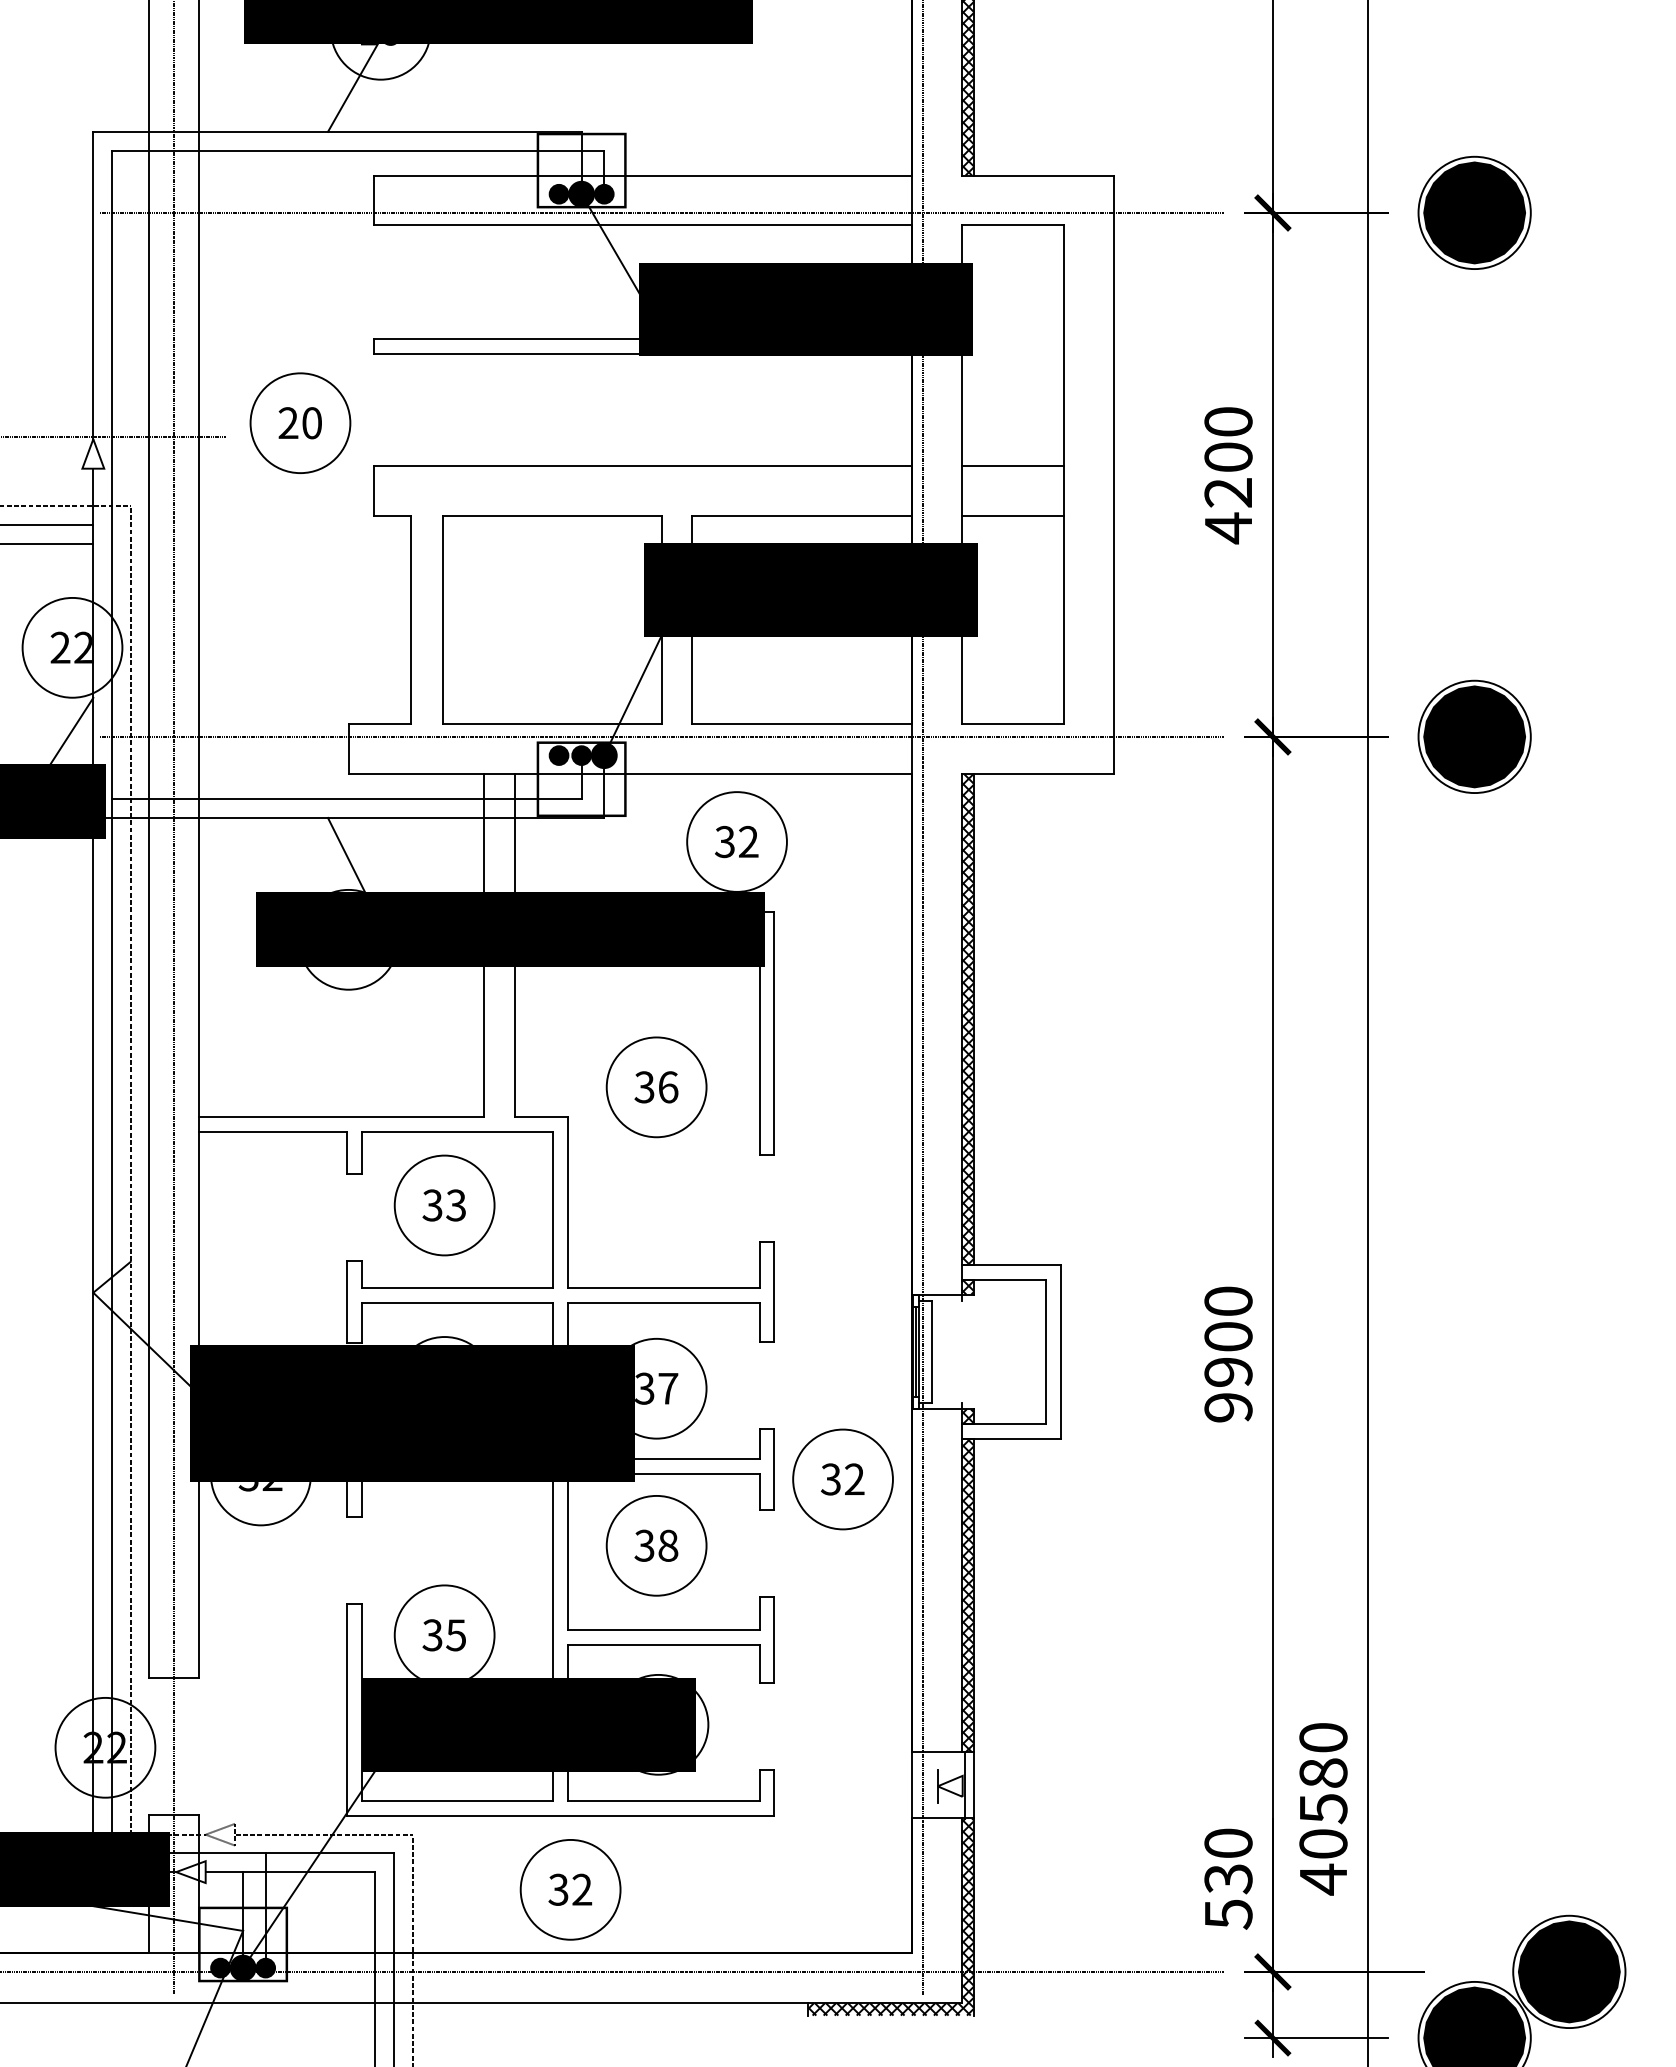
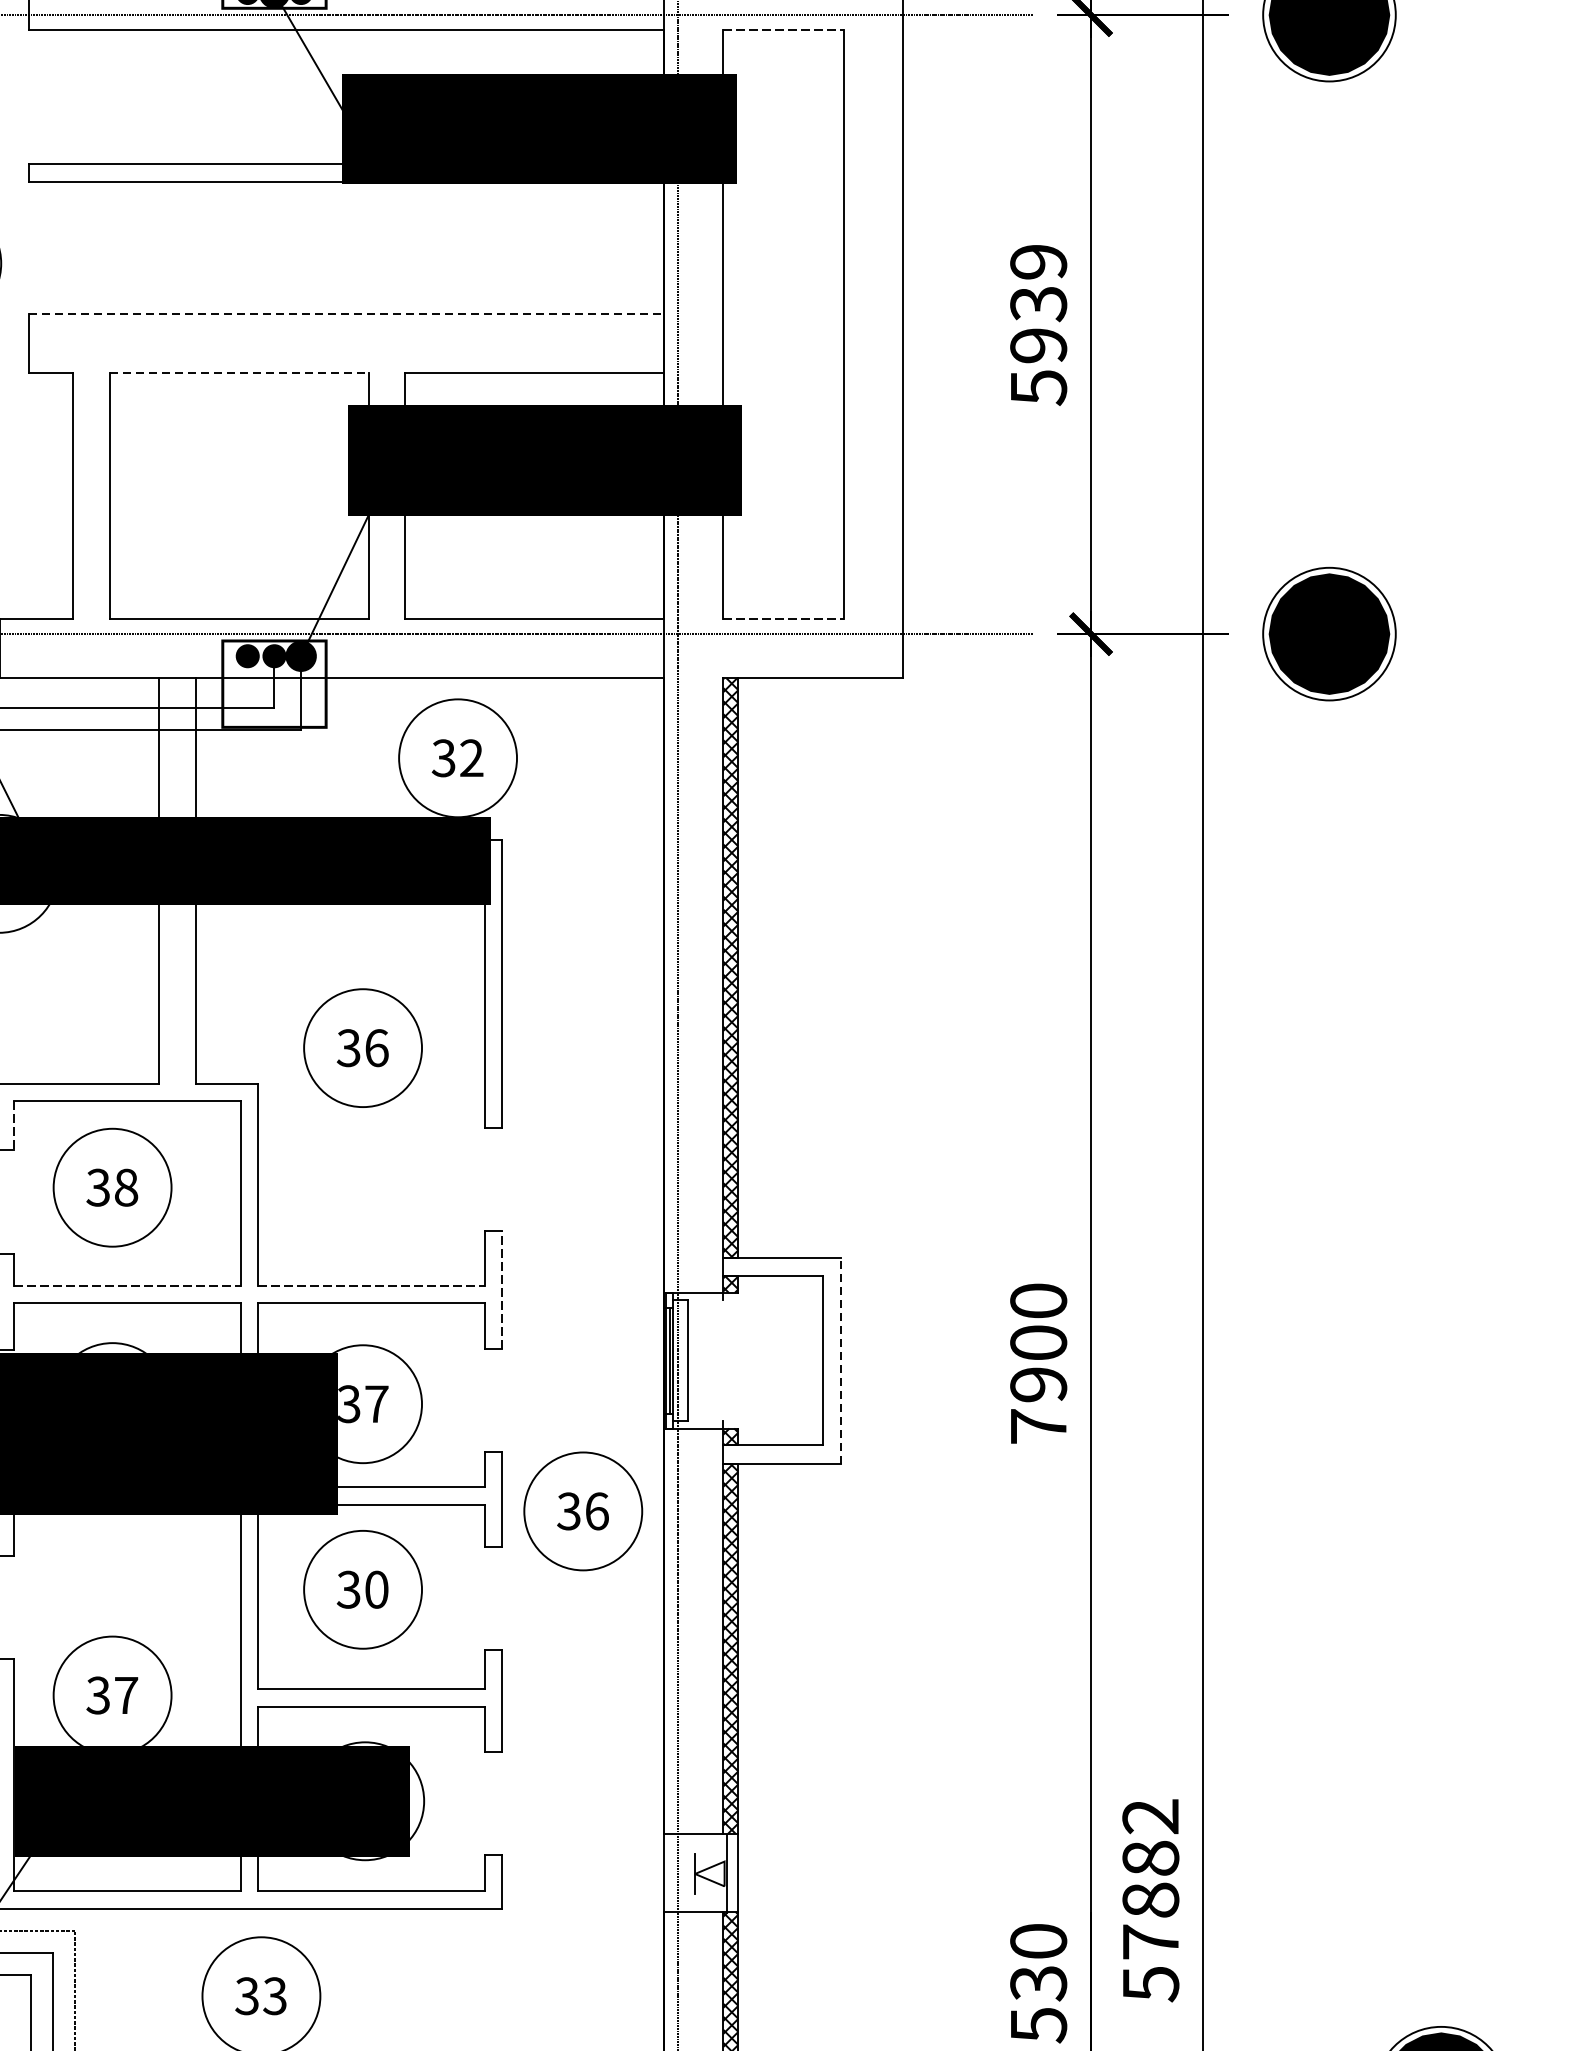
line: (1013, 225) -> (784, 29), solid -> dashed
line: (642, 466) -> (346, 314), solid -> dashed
line: (1012, 466) -> (783, 314), removed
text: (1228, 475) -> (1038, 325), 4200 -> 5939
line: (552, 516) -> (240, 373), solid -> dashed
line: (1012, 516) -> (783, 373), removed
line: (1013, 724) -> (784, 619), solid -> dashed
line: (361, 1153) -> (14, 1126), solid -> dashed
text: (456, 1205) -> (126, 1187), 33 -> 38
line: (457, 1288) -> (127, 1285), solid -> dashed
line: (663, 1288) -> (371, 1285), solid -> dashed
line: (774, 1291) -> (502, 1289), solid -> dashed
line: (1061, 1351) -> (841, 1360), solid -> dashed
text: (1228, 1407) -> (1038, 1426), 9900 -> 7900
text: (854, 1479) -> (596, 1511), 32 -> 36
text: (668, 1545) -> (377, 1589), 38 -> 30
text: (456, 1635) -> (126, 1695), 35 -> 37
text: (1323, 1809) -> (1150, 1901), 40580 -> 57882
text: (582, 1889) -> (275, 1995), 32 -> 33

